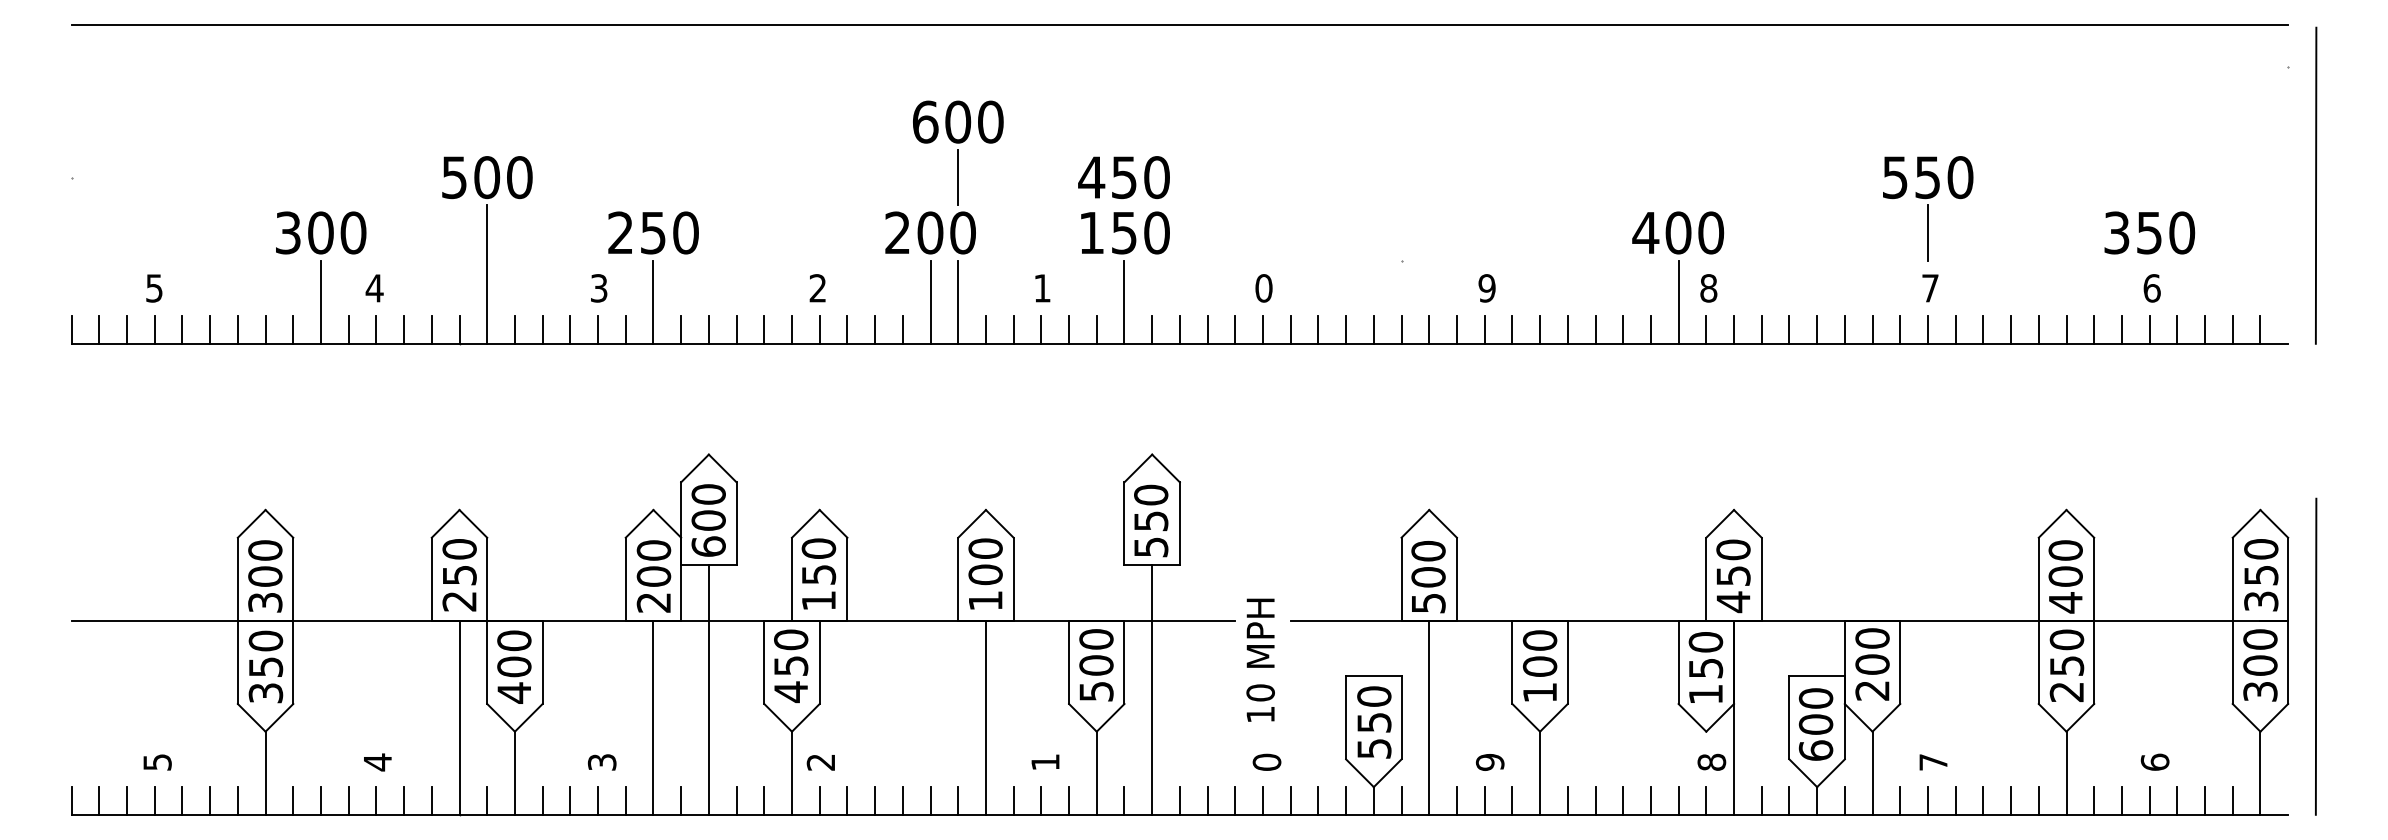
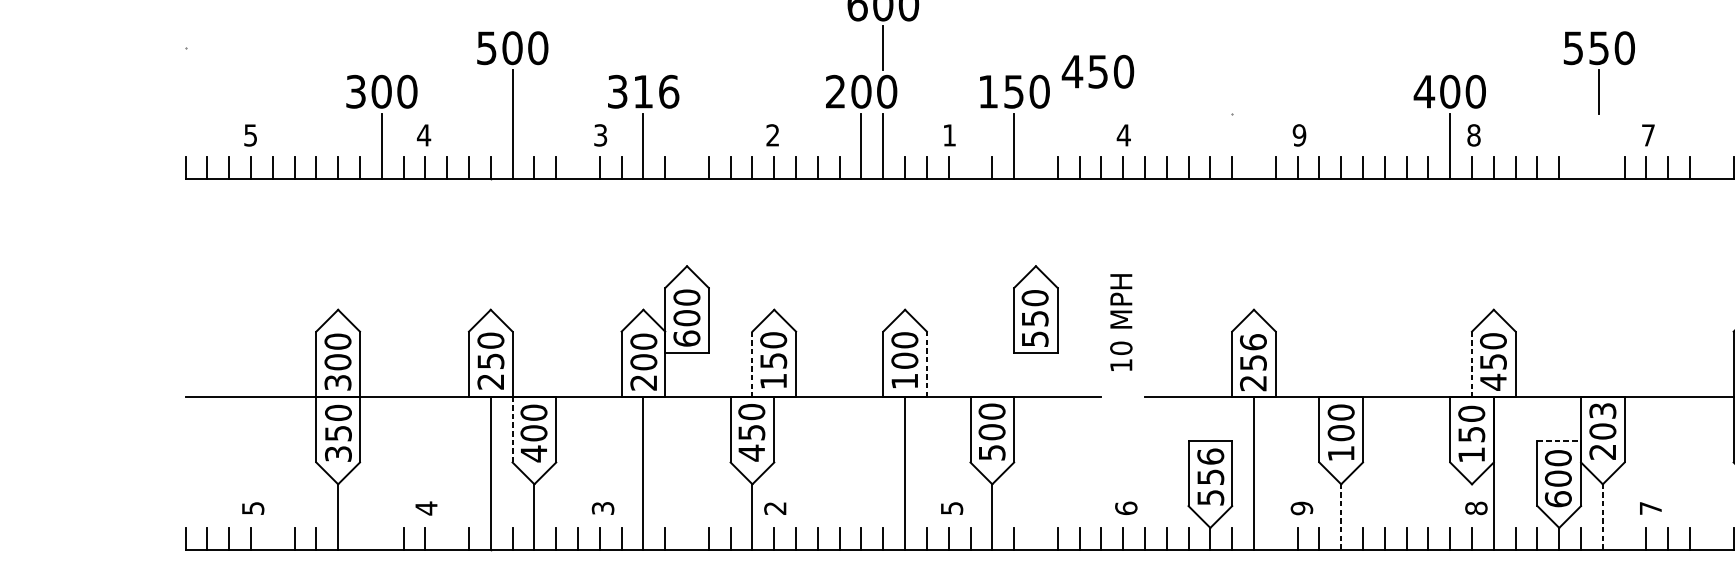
text: (1123, 177) -> (1097, 71), moved
part: (1928, 208) -> (1599, 72), moved
text: (653, 232) -> (643, 91), 250 -> 316
text: (1263, 288) -> (1123, 135), 0 -> 4
line: (570, 329) -> (578, 167), removed
line: (708, 329) -> (686, 167), removed
line: (1069, 329) -> (970, 167), removed
line: (1152, 329) -> (1036, 167), removed
line: (1429, 329) -> (1254, 167), removed
line: (1844, 329) -> (1580, 167), removed
line: (1872, 329) -> (1602, 167), removed
line: (2011, 329) -> (1712, 167), removed
text: (1428, 576) -> (1253, 362), 500 -> 256
line: (792, 579) -> (752, 364), solid -> dashed
line: (1013, 579) -> (926, 364), solid -> dashed
line: (1706, 579) -> (1472, 364), solid -> dashed
text: (1872, 638) -> (1602, 410), 200 -> 203
text: (1260, 659) -> (1121, 322), moved
line: (487, 662) -> (512, 429), solid -> dashed
line: (1817, 676) -> (1559, 440), solid -> dashed
line: (708, 689) -> (686, 451), removed
line: (1152, 689) -> (1036, 451), removed
text: (1374, 696) -> (1210, 456), 550 -> 556
text: (1266, 761) -> (1125, 507), 0 -> 6
text: (1045, 762) -> (951, 508), 1 -> 5
line: (1540, 773) -> (1341, 517), solid -> dashed
line: (1872, 773) -> (1602, 517), solid -> dashed
line: (182, 800) -> (272, 538), removed
line: (293, 800) -> (360, 538), removed
line: (320, 800) -> (381, 538), removed
line: (404, 800) -> (447, 538), removed
line: (1456, 800) -> (1275, 538), removed
line: (1900, 800) -> (1624, 538), removed
line: (2011, 800) -> (1712, 538), removed

